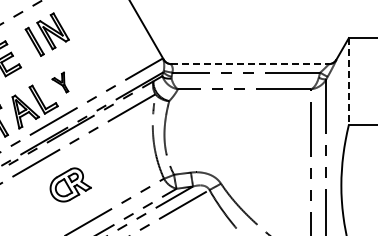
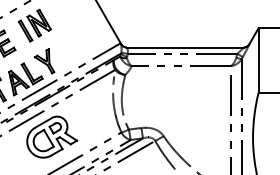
line: (250, 64) -> (185, 47), dashed -> solid
part: (60, 82) -> (44, 61), size x1.67
line: (348, 82) -> (258, 61), dashed -> solid
part: (70, 184) -> (52, 136), size x1.67

